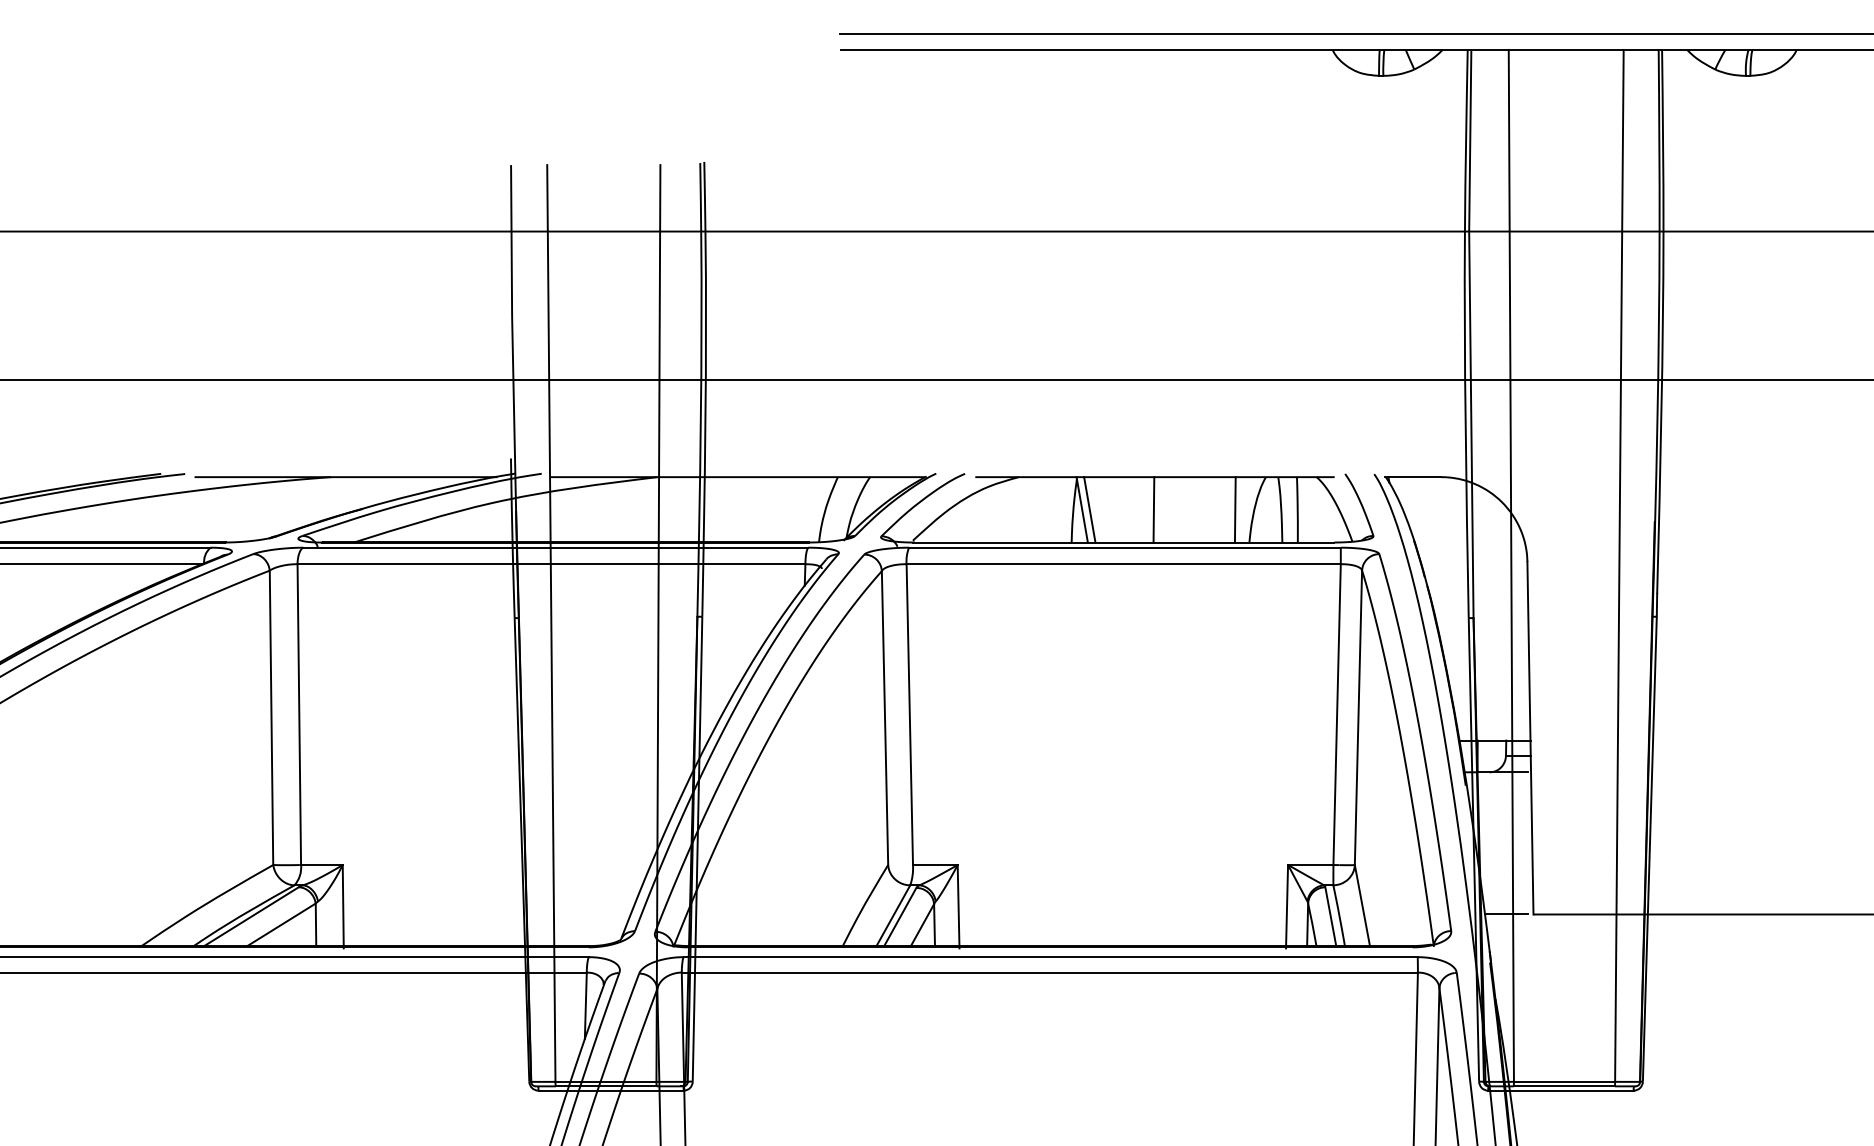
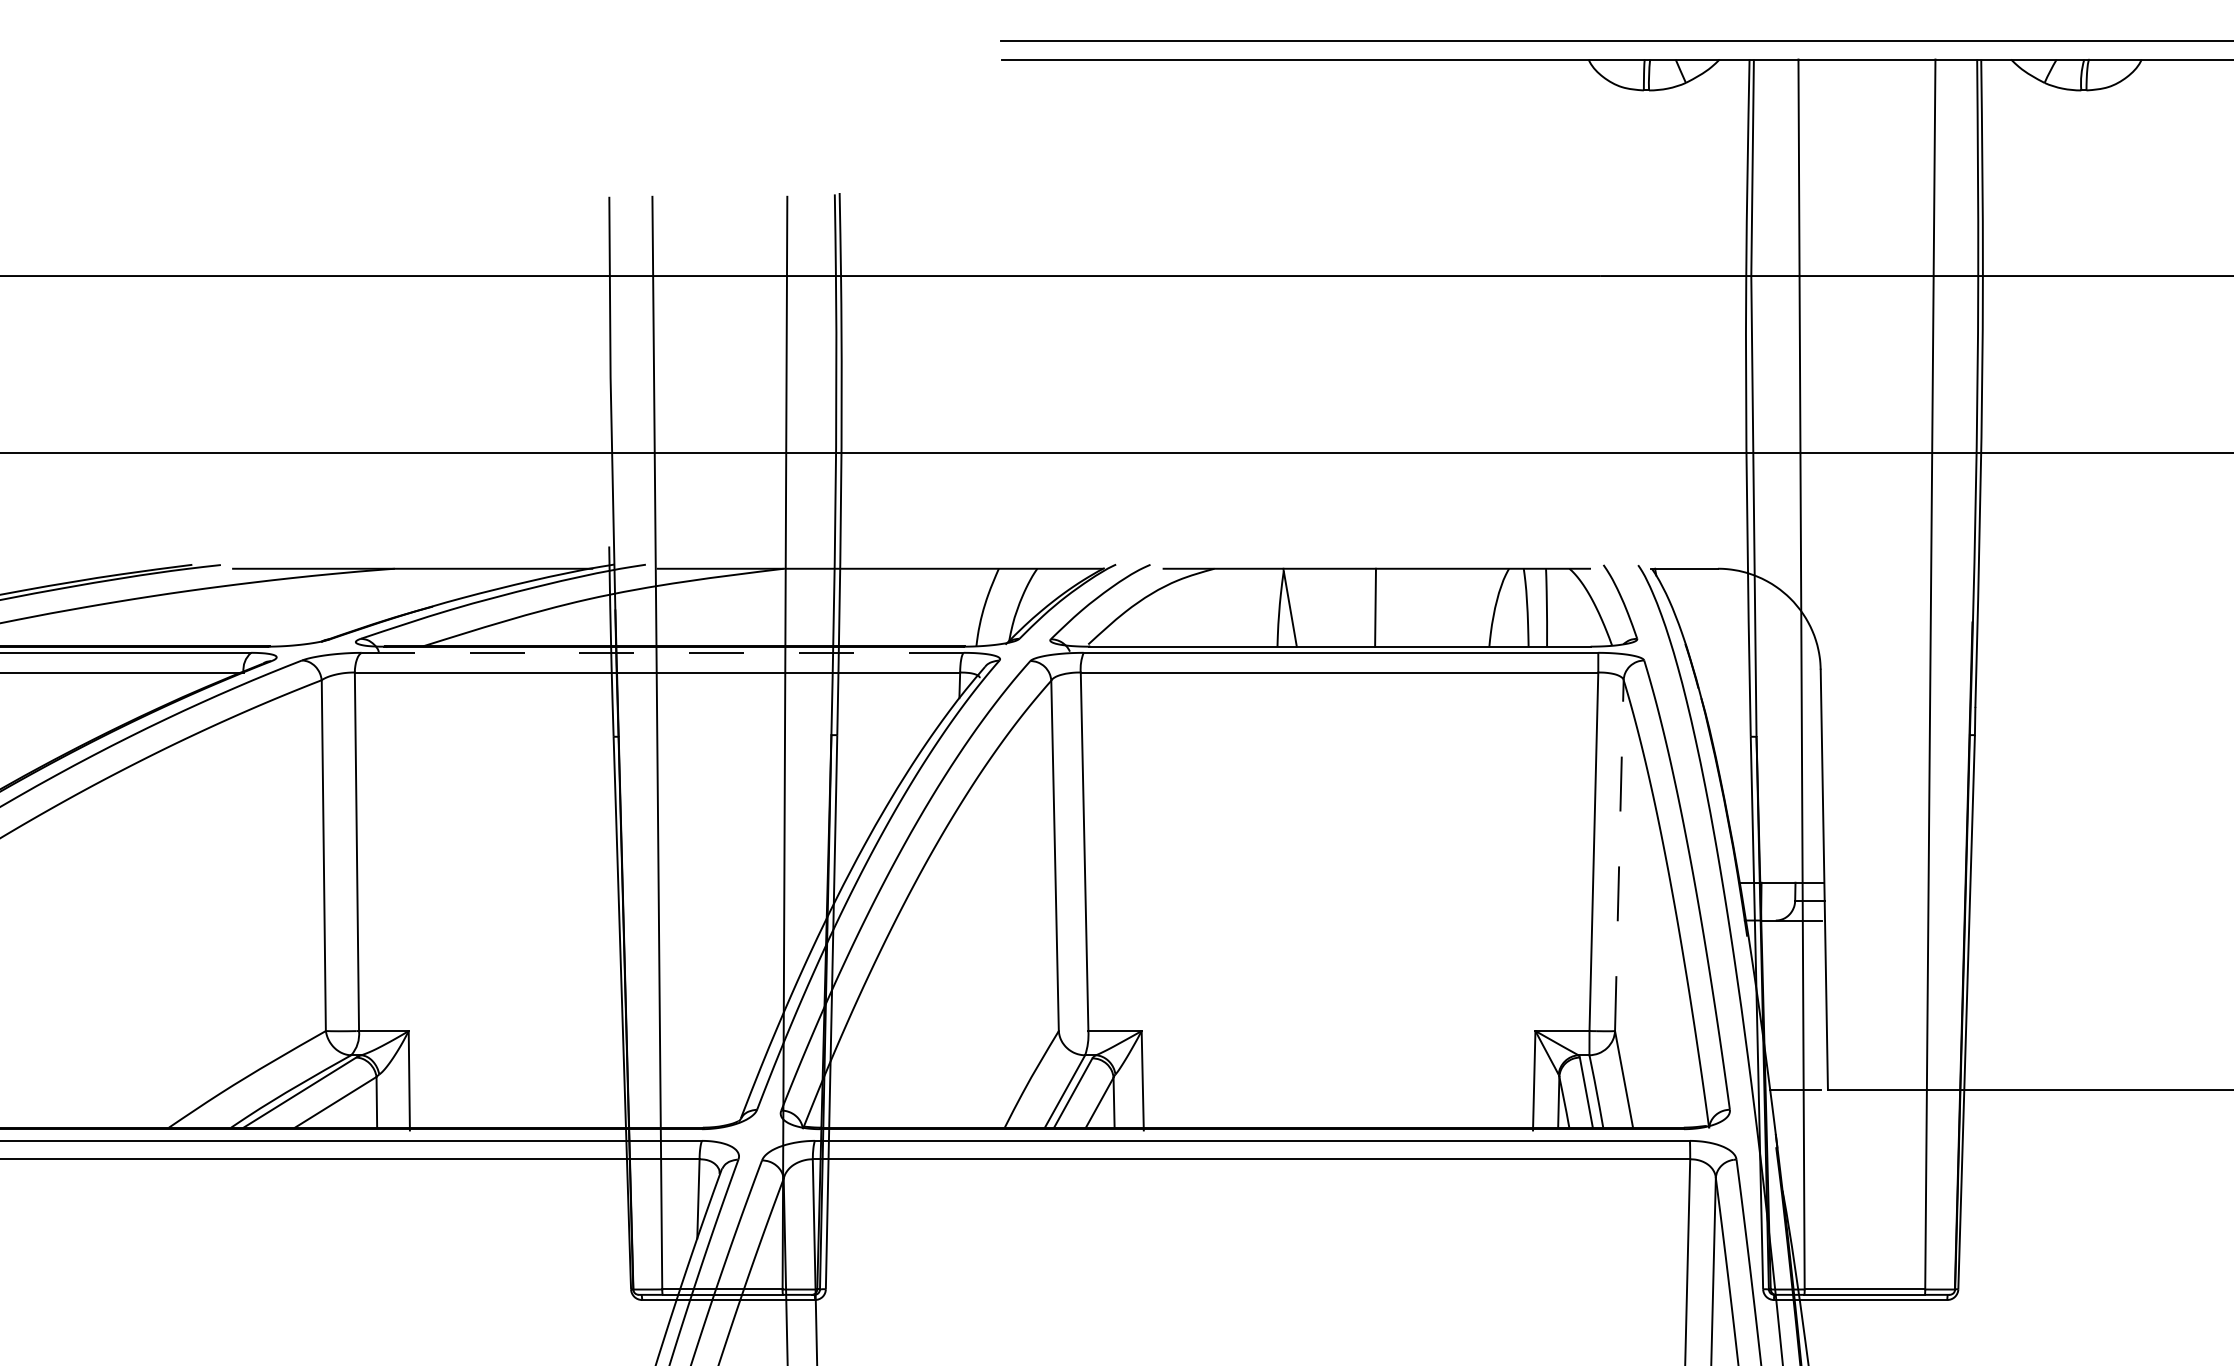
line: (1089, 509) -> (1298, 607), removed
line: (1235, 509) -> (1472, 607), removed
line: (555, 547) -> (662, 652), solid -> dashed
line: (1358, 717) -> (1619, 855), solid -> dashed

